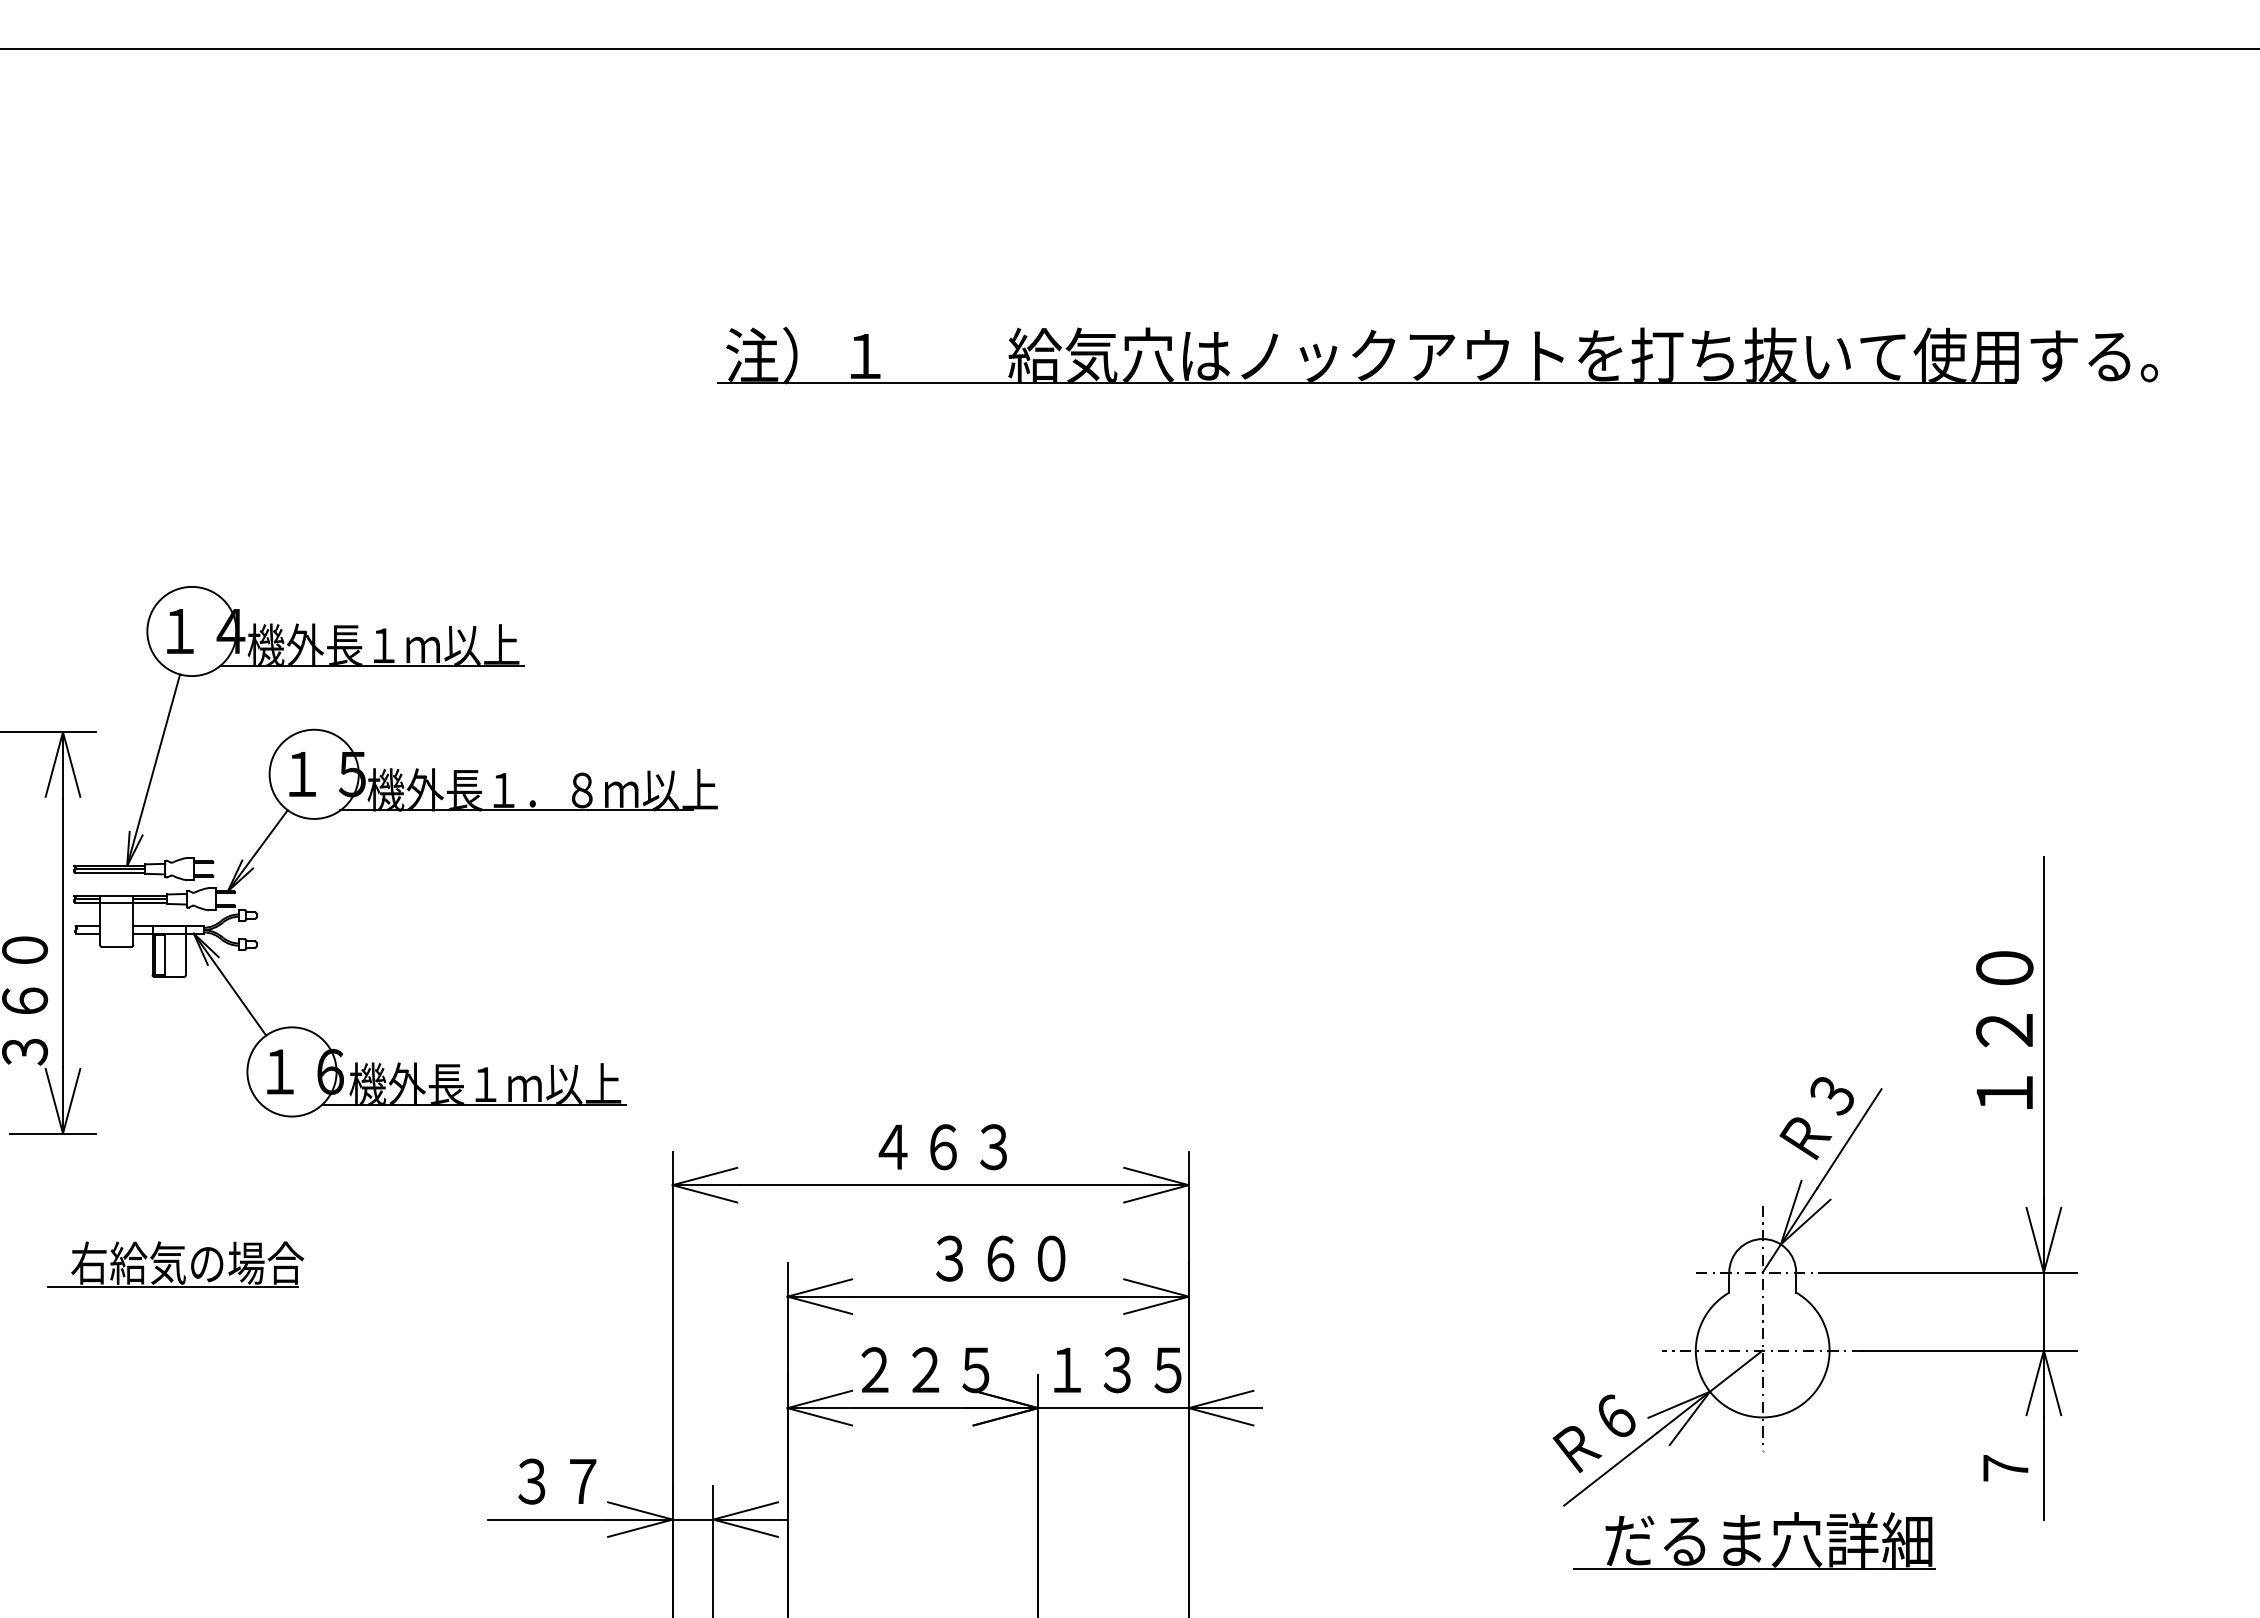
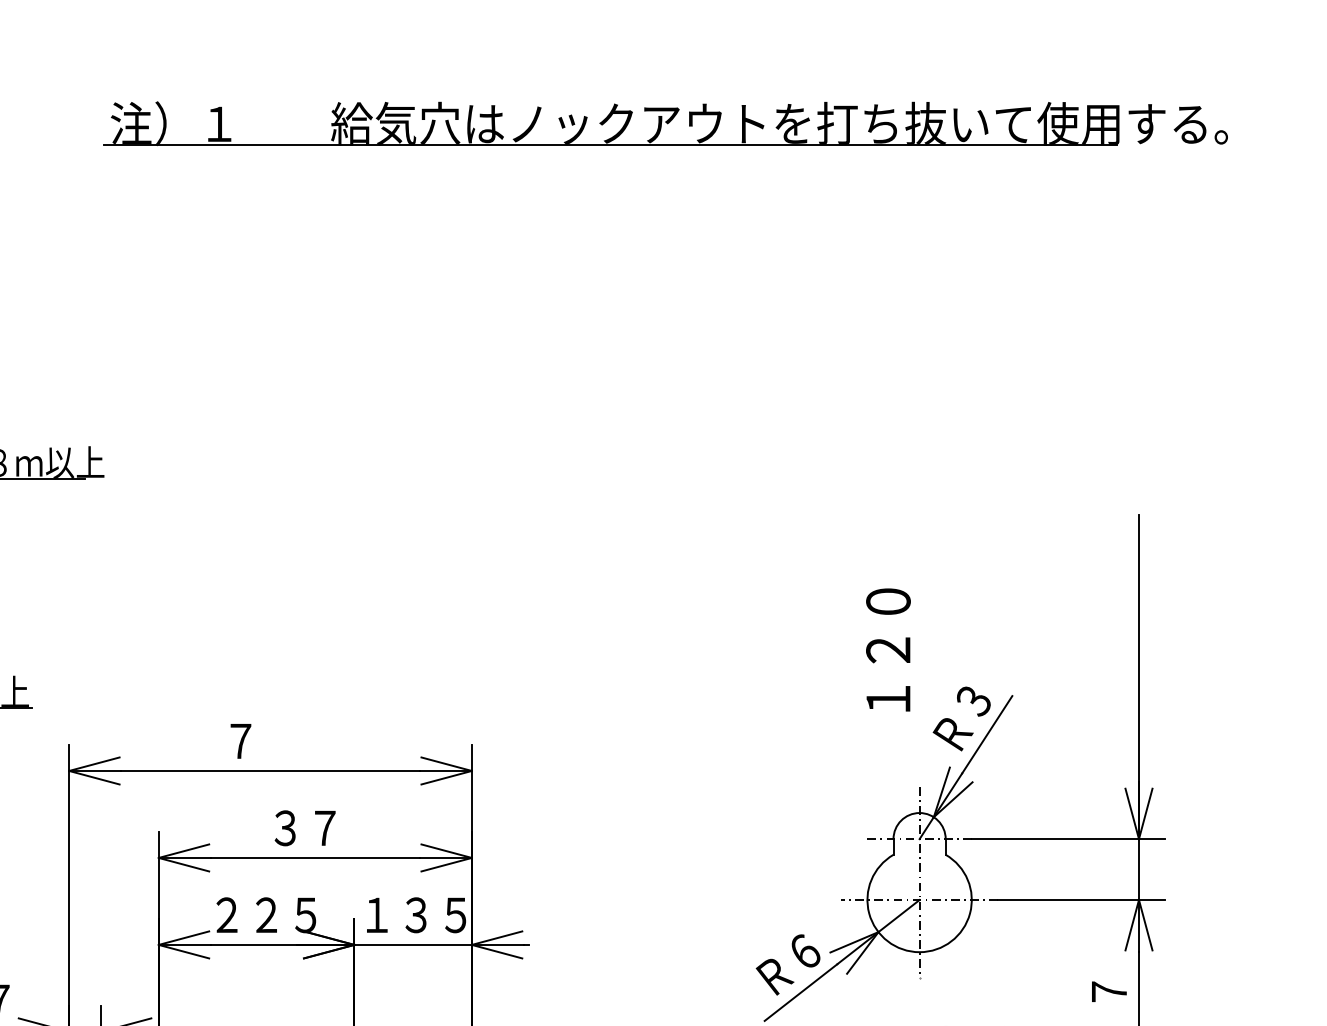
text: (2004, 1029) -> (888, 649), moved
text: (942, 1147) -> (279, 741), ４６３ -> ７
text: (1026, 1258) -> (345, 828), ３６０ -> ３７

